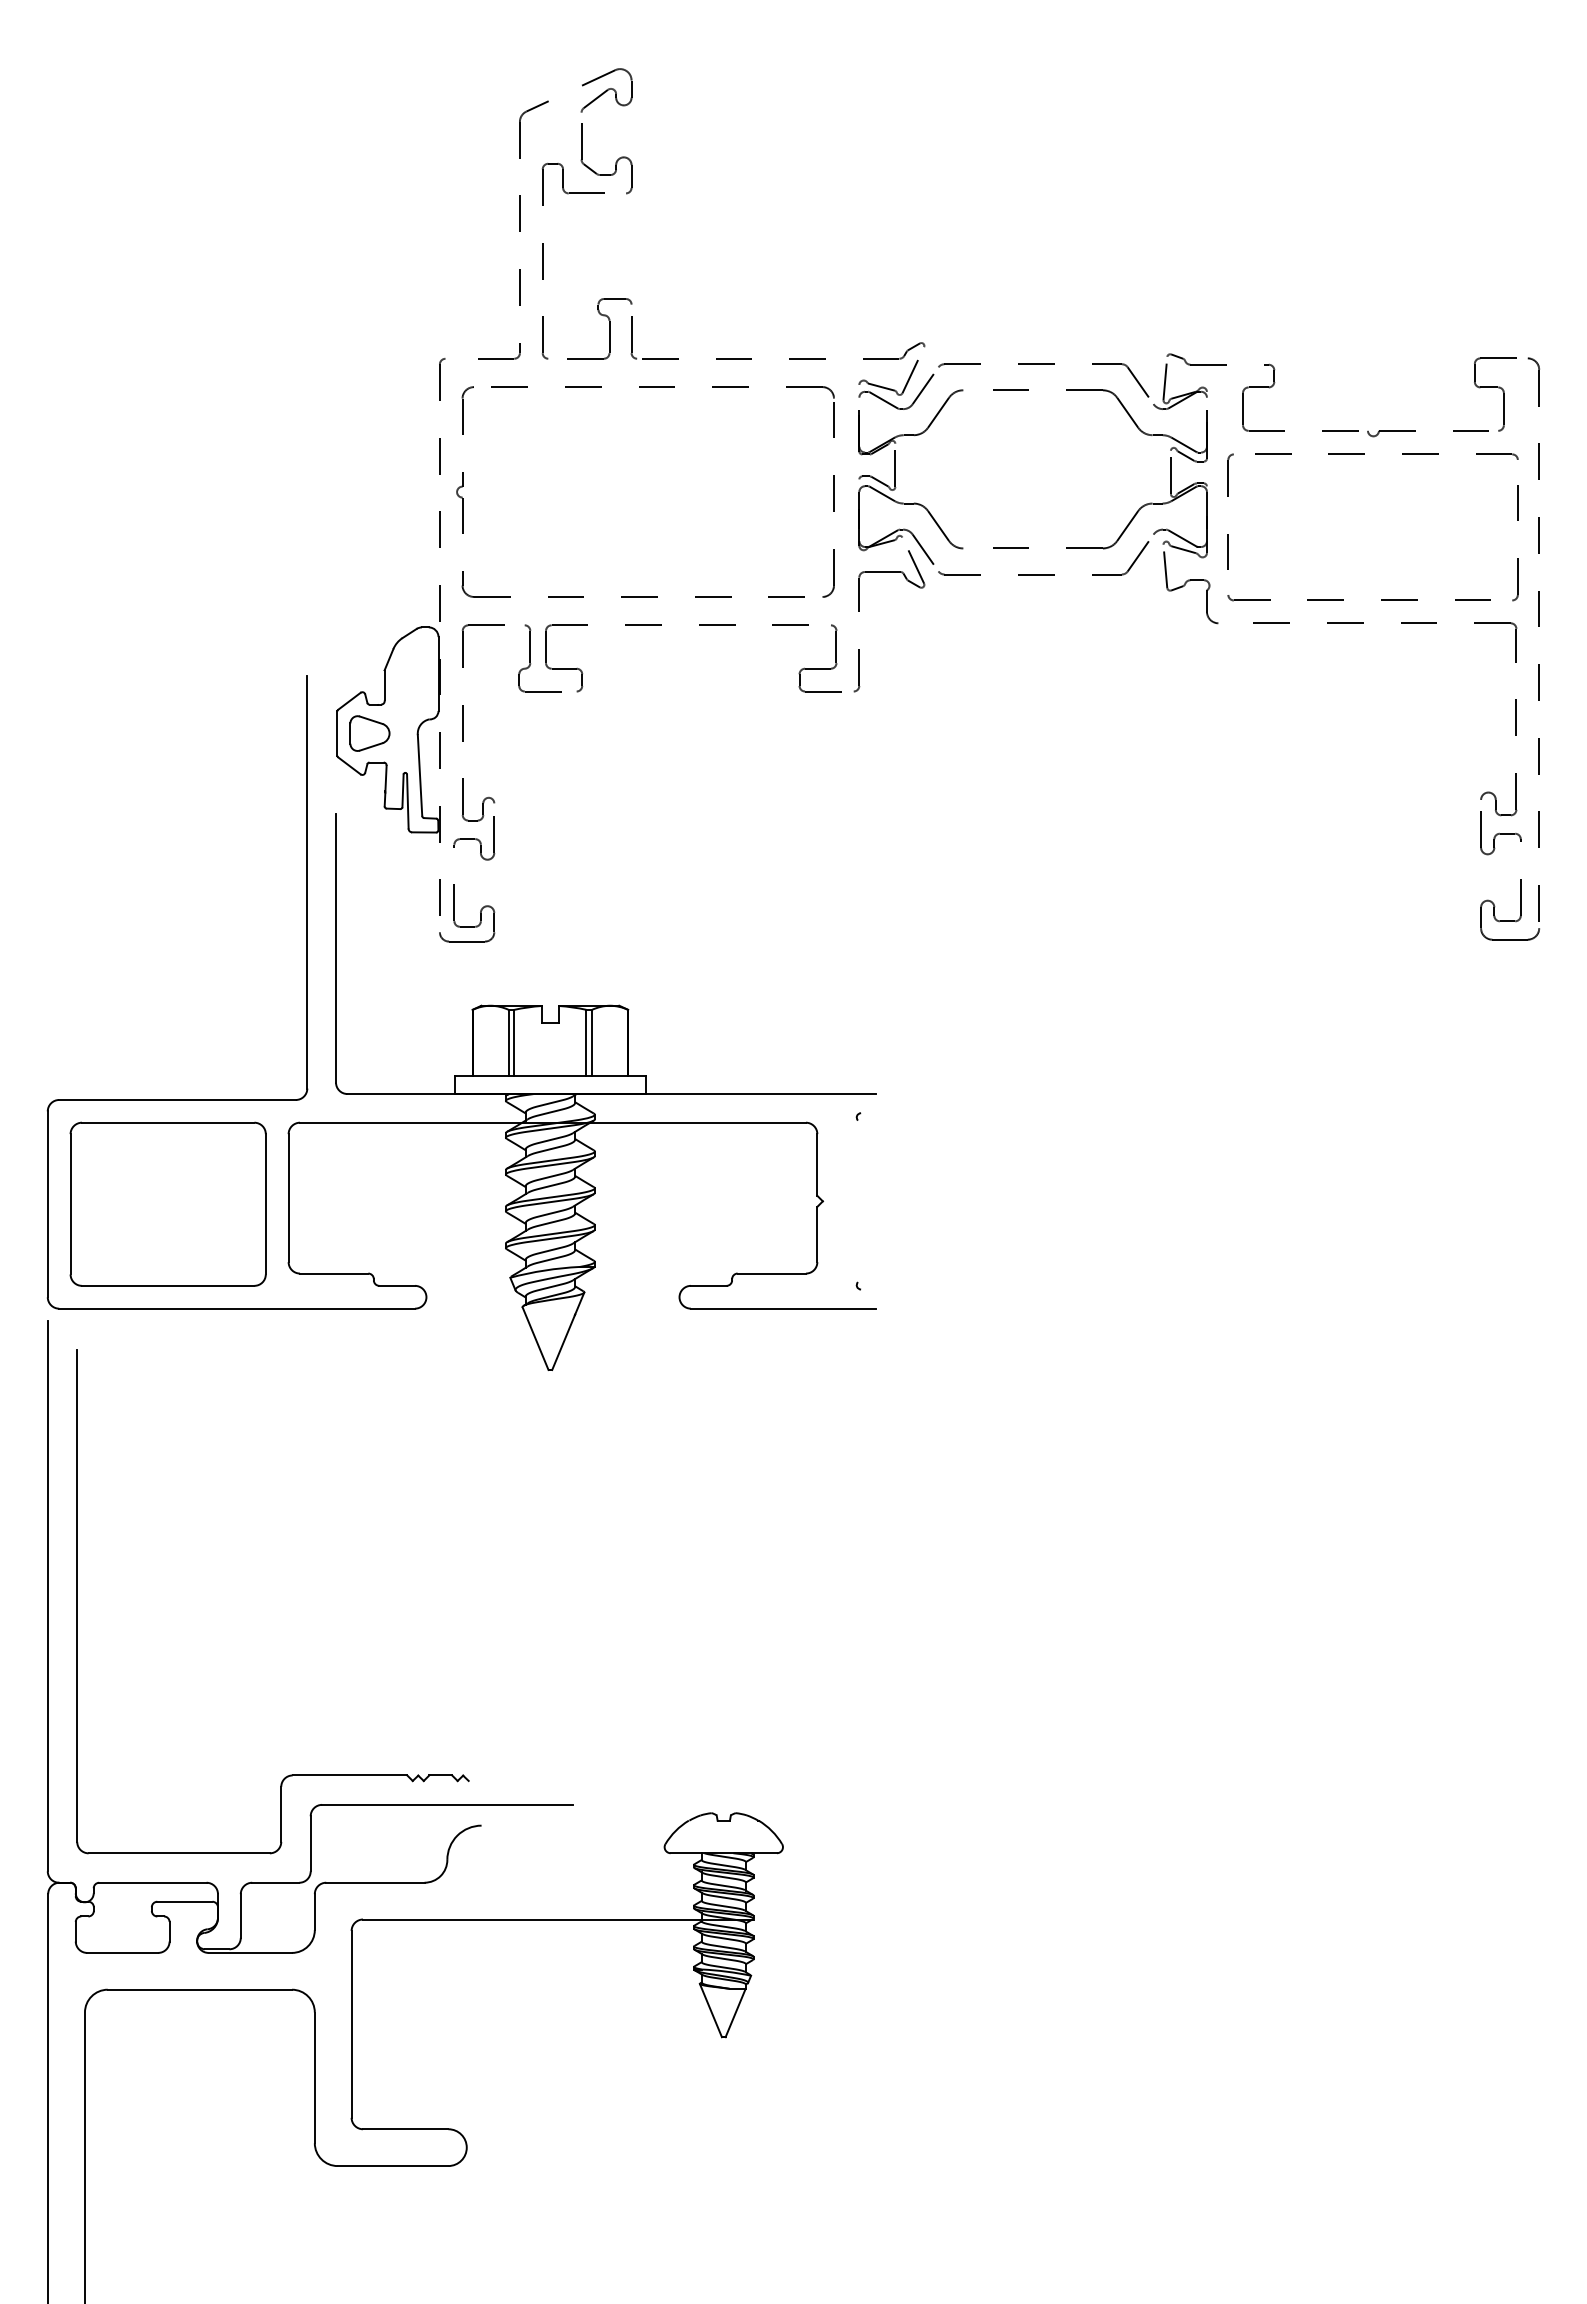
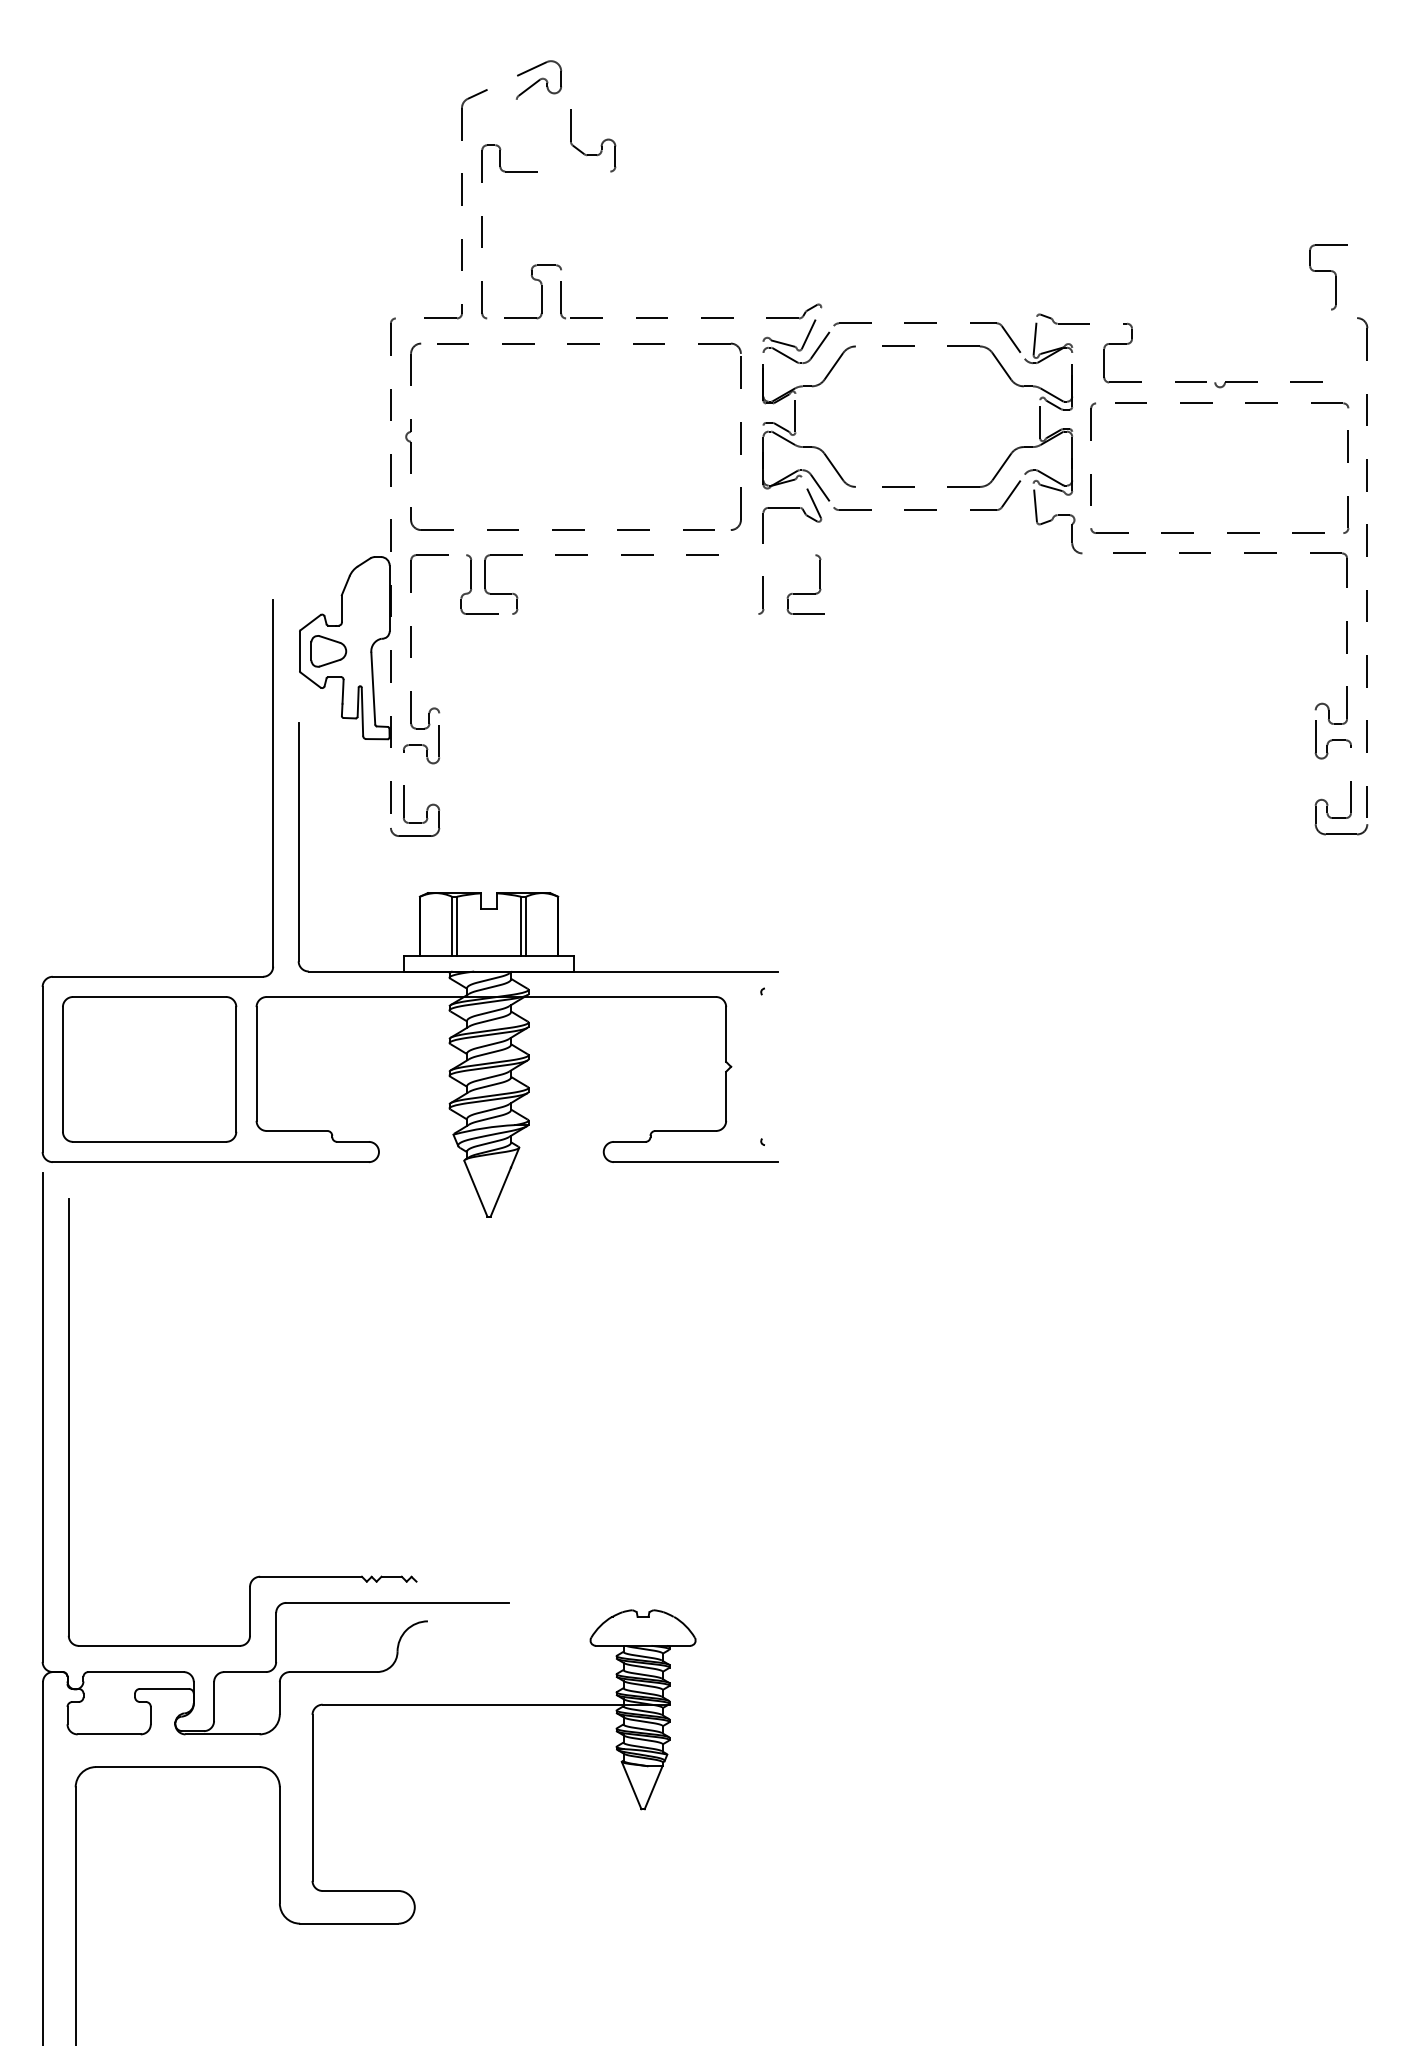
part: (615, 162) -> (601, 144), moved
part: (1498, 388) -> (1331, 272), moved
part: (819, 668) -> (805, 593), moved

